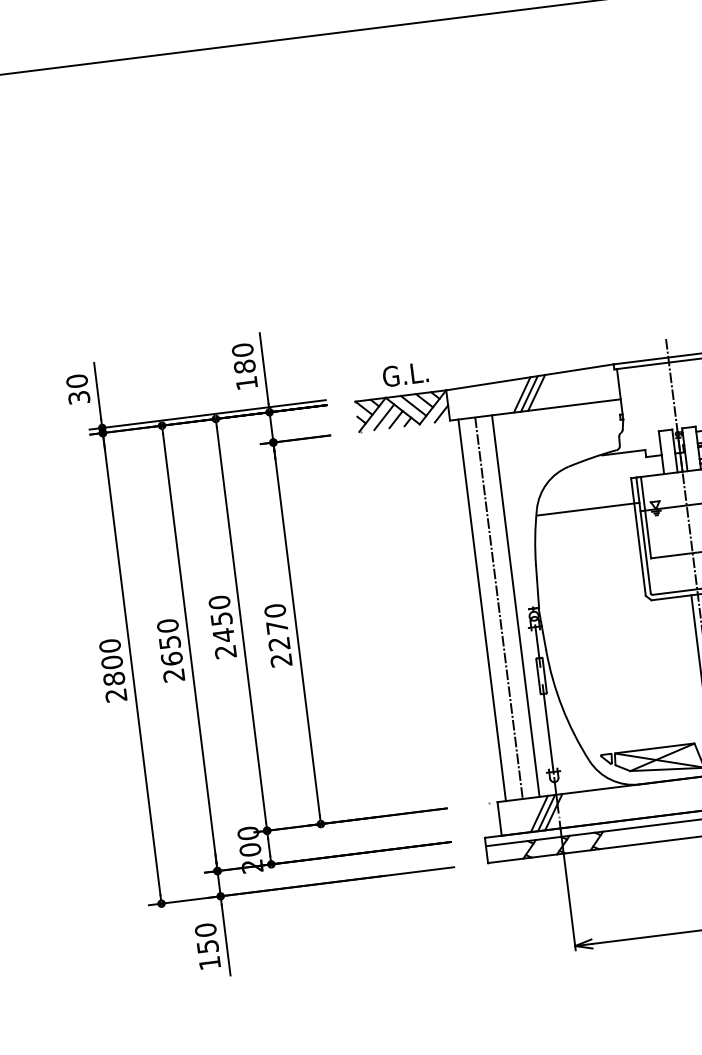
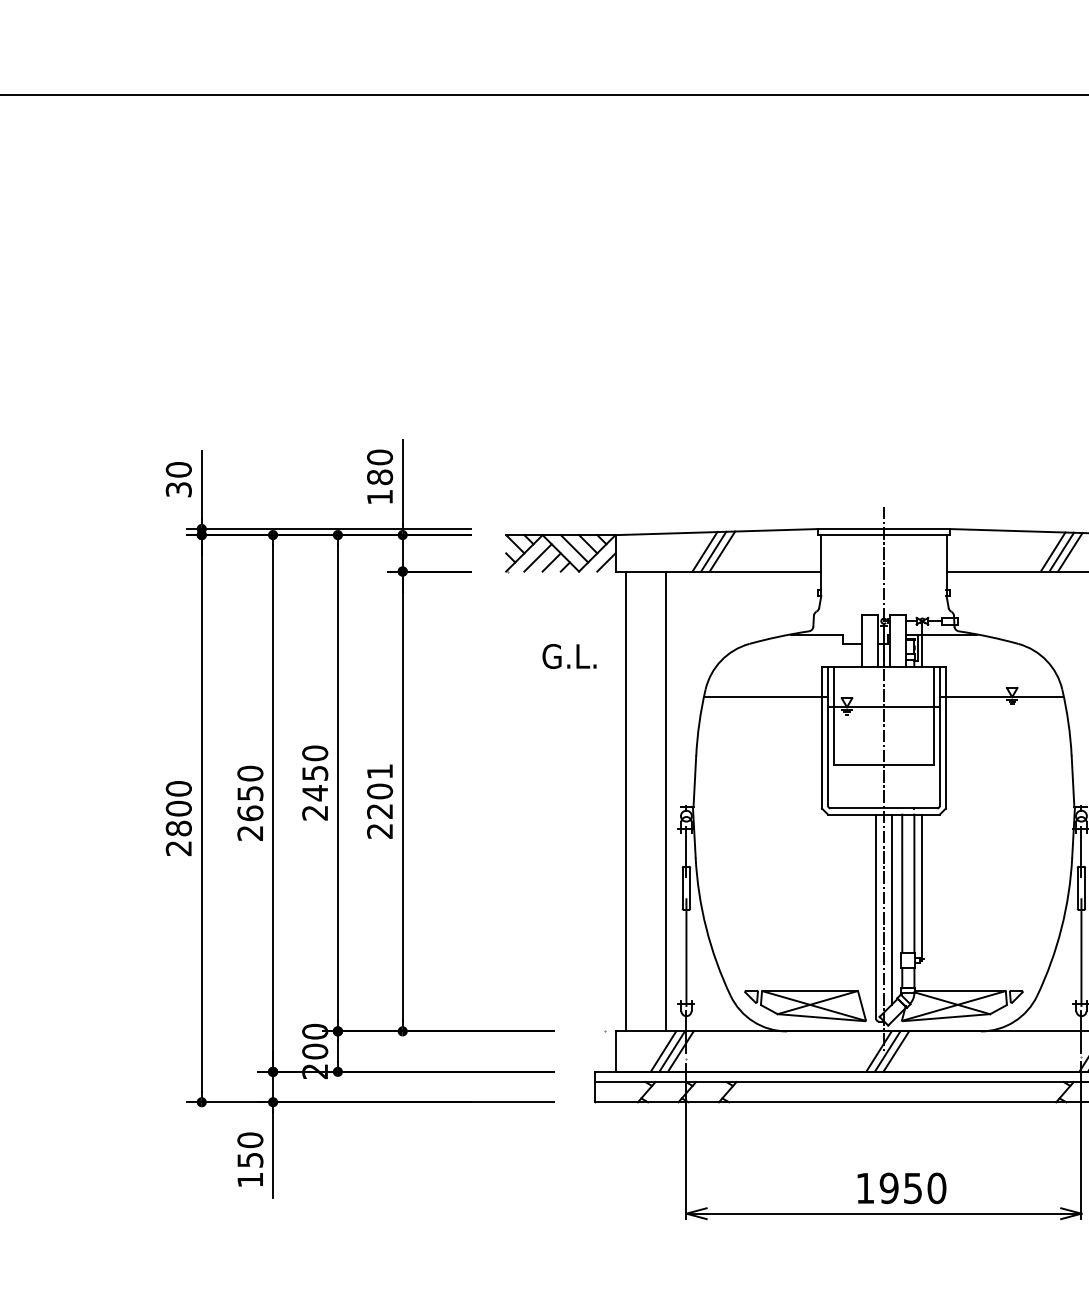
text: (405, 374) -> (569, 656), moved
line: (498, 608) -> (645, 801), removed
text: (276, 619) -> (380, 781), 2270 -> 2201

